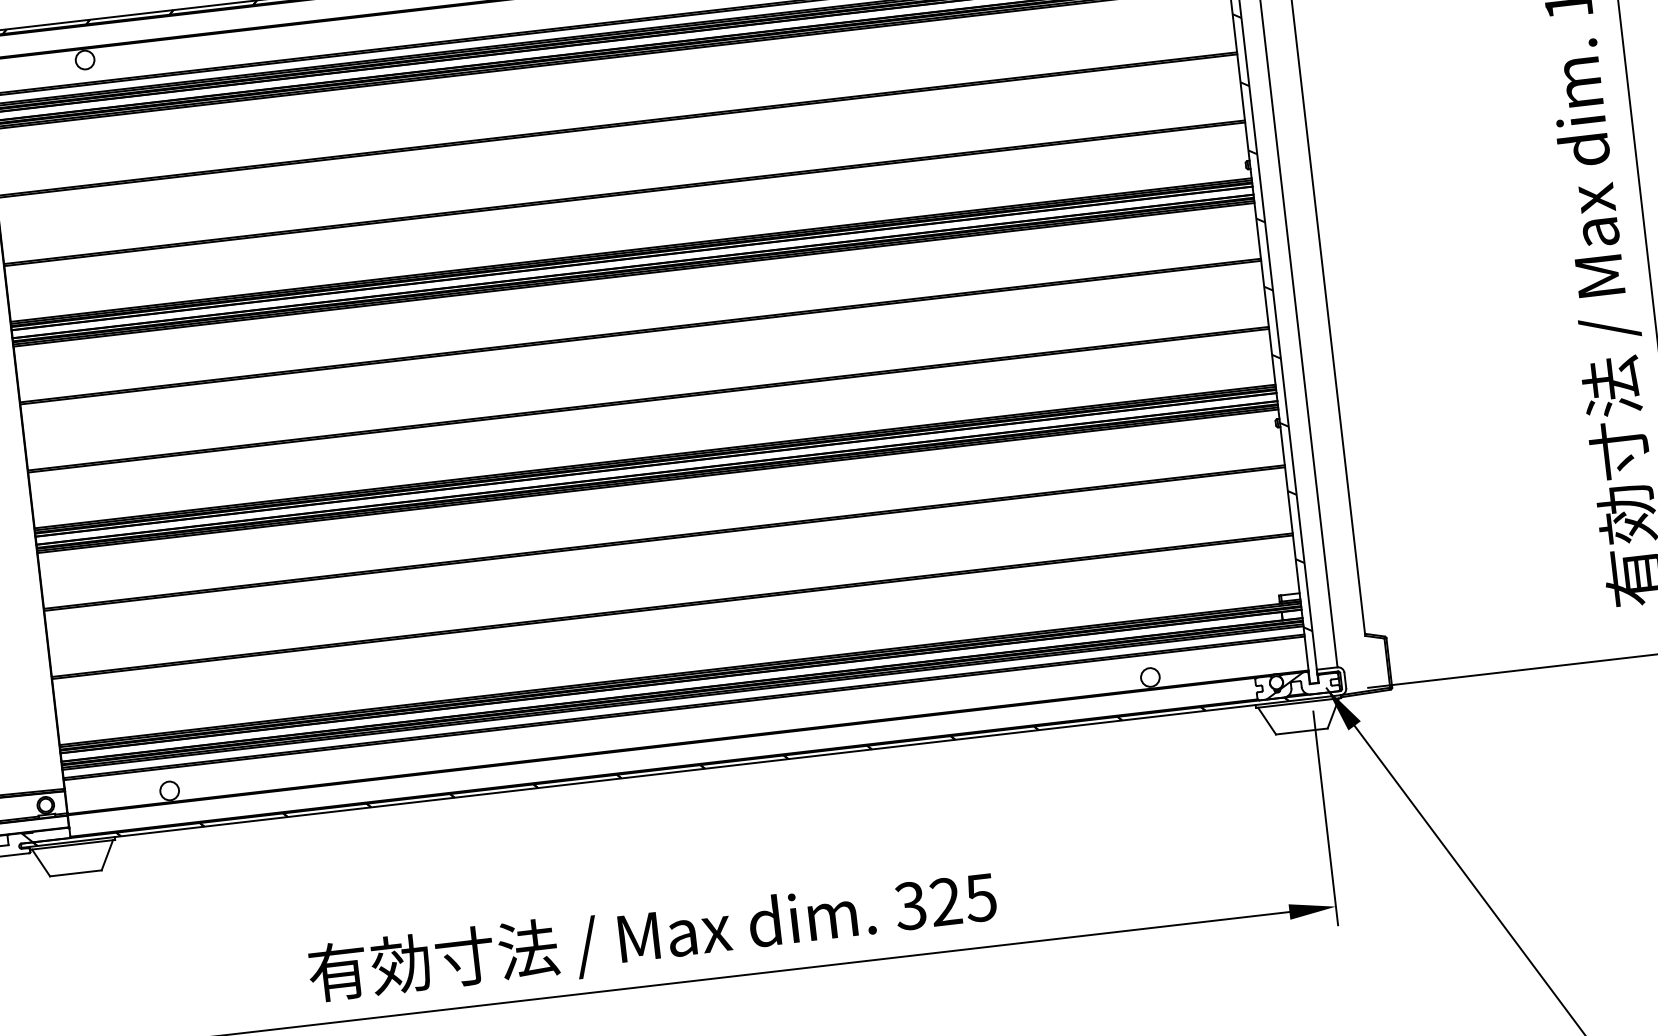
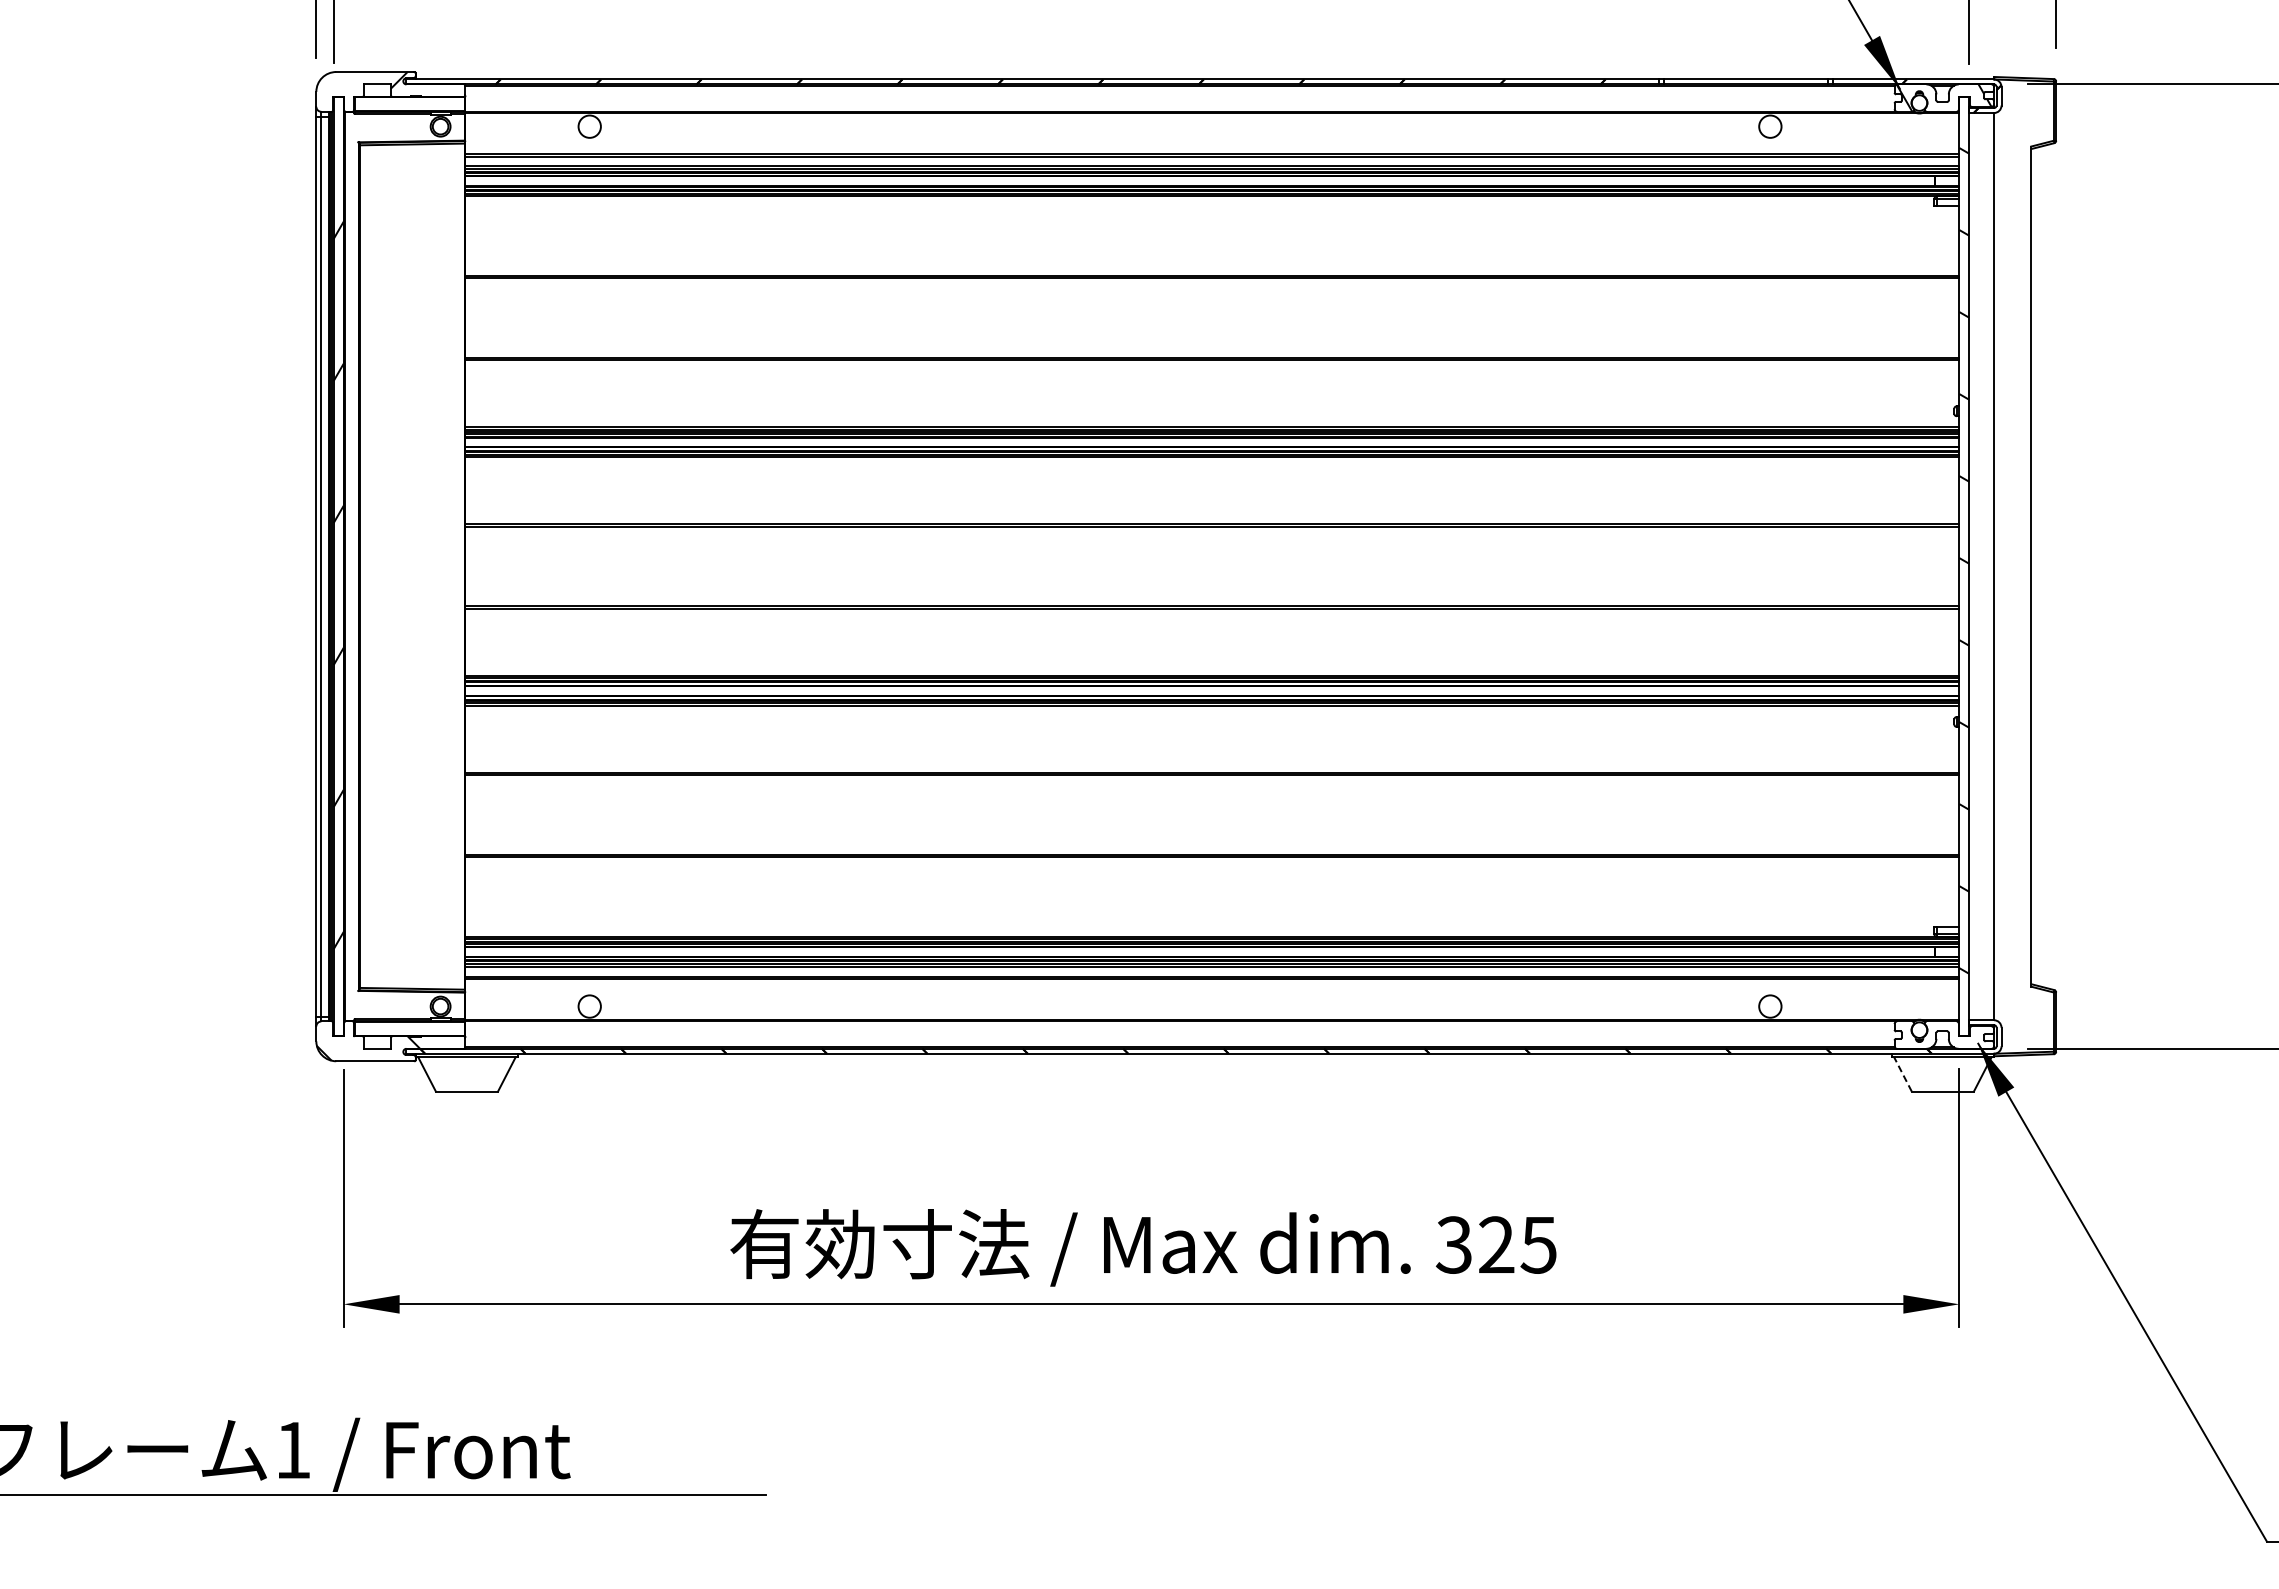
hatch: (1284, 685) -> (1928, 1034), removed
line: (1266, 720) -> (1902, 1073), solid -> dashed

